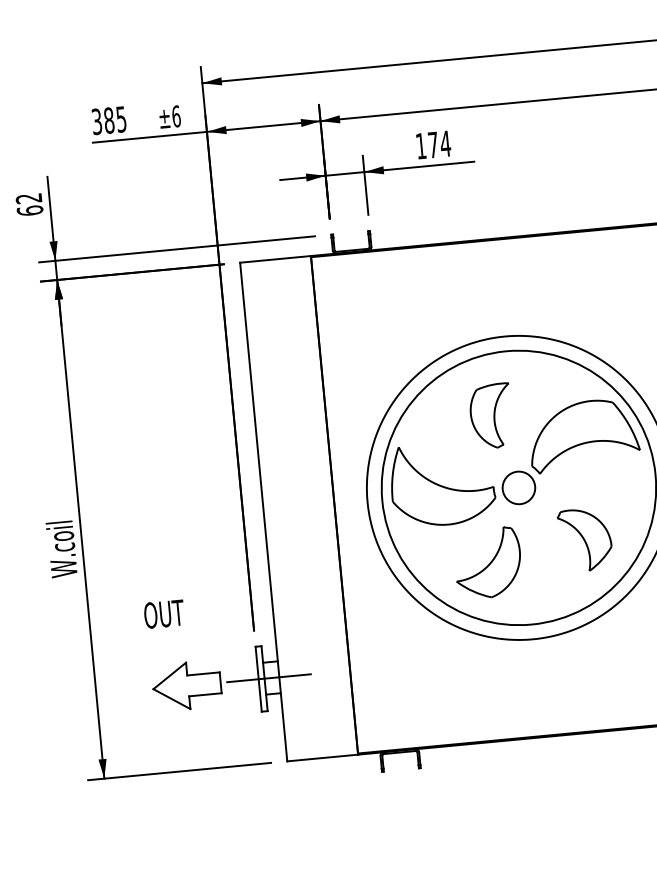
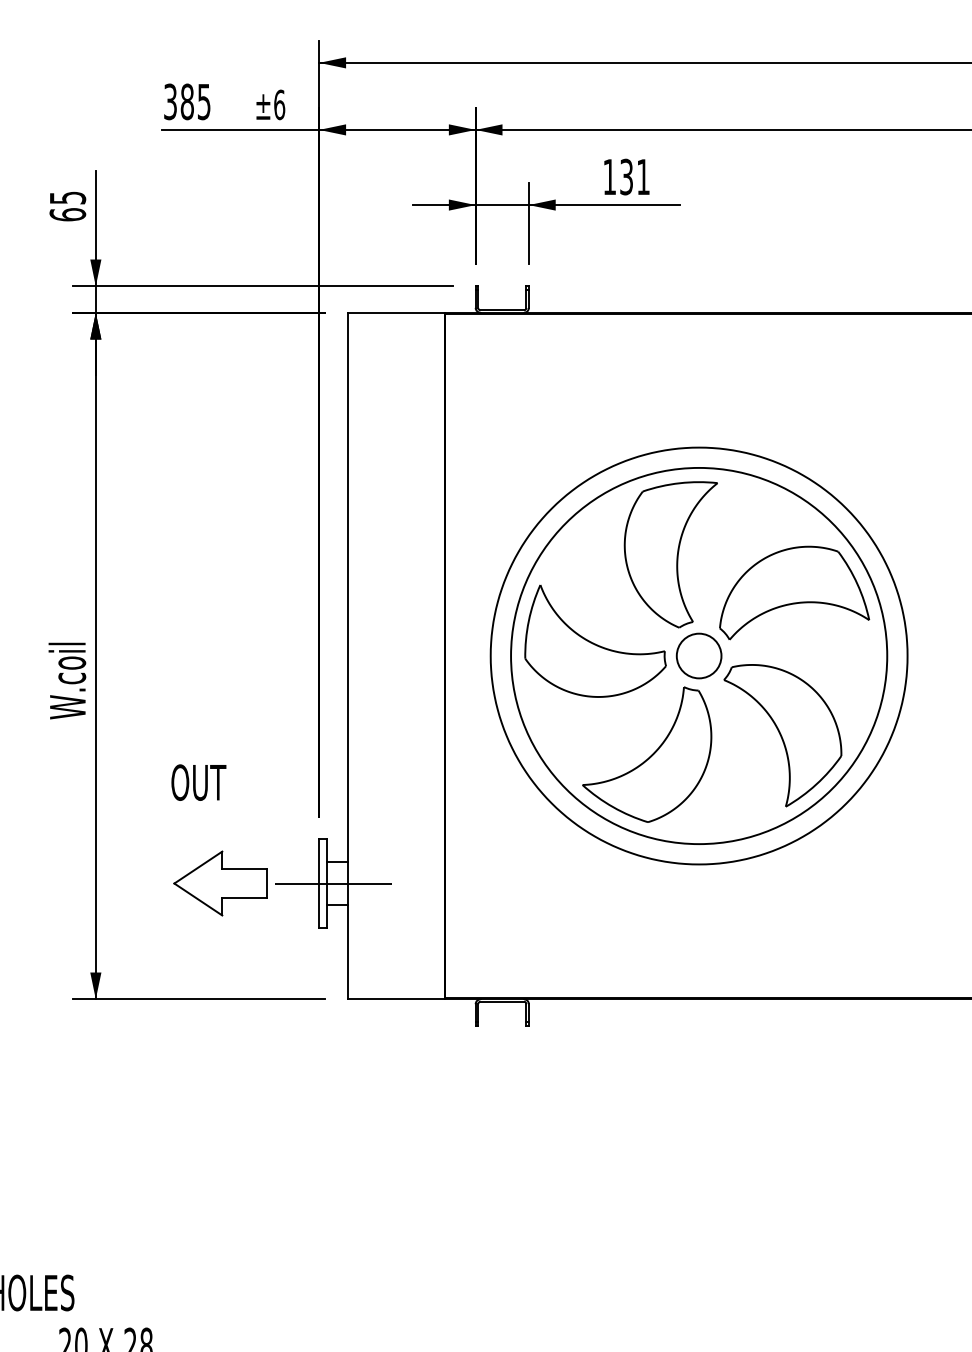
text: (439, 144) -> (635, 176), 174 -> 131
text: (28, 198) -> (67, 197), 62 -> 65
part: (491, 416) -> (670, 554), size x1.67
part: (584, 539) -> (782, 735), size x1.67
part: (488, 562) -> (647, 754), size x1.43

